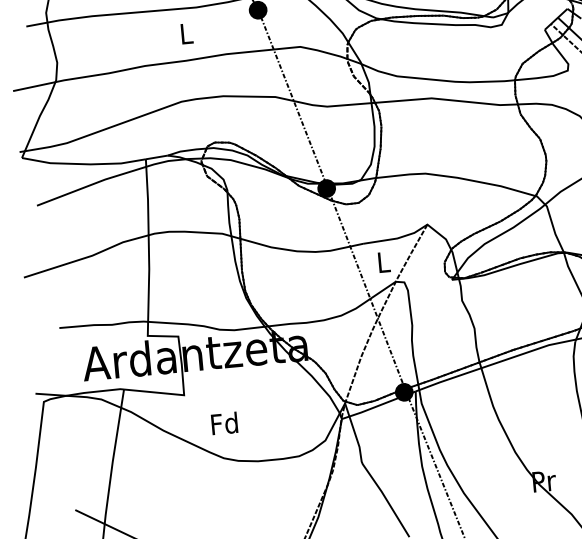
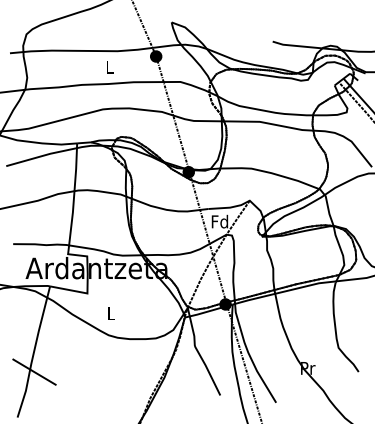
text: (382, 261) -> (219, 221), L -> Fd
text: (225, 423) -> (111, 313), Fd -> L

